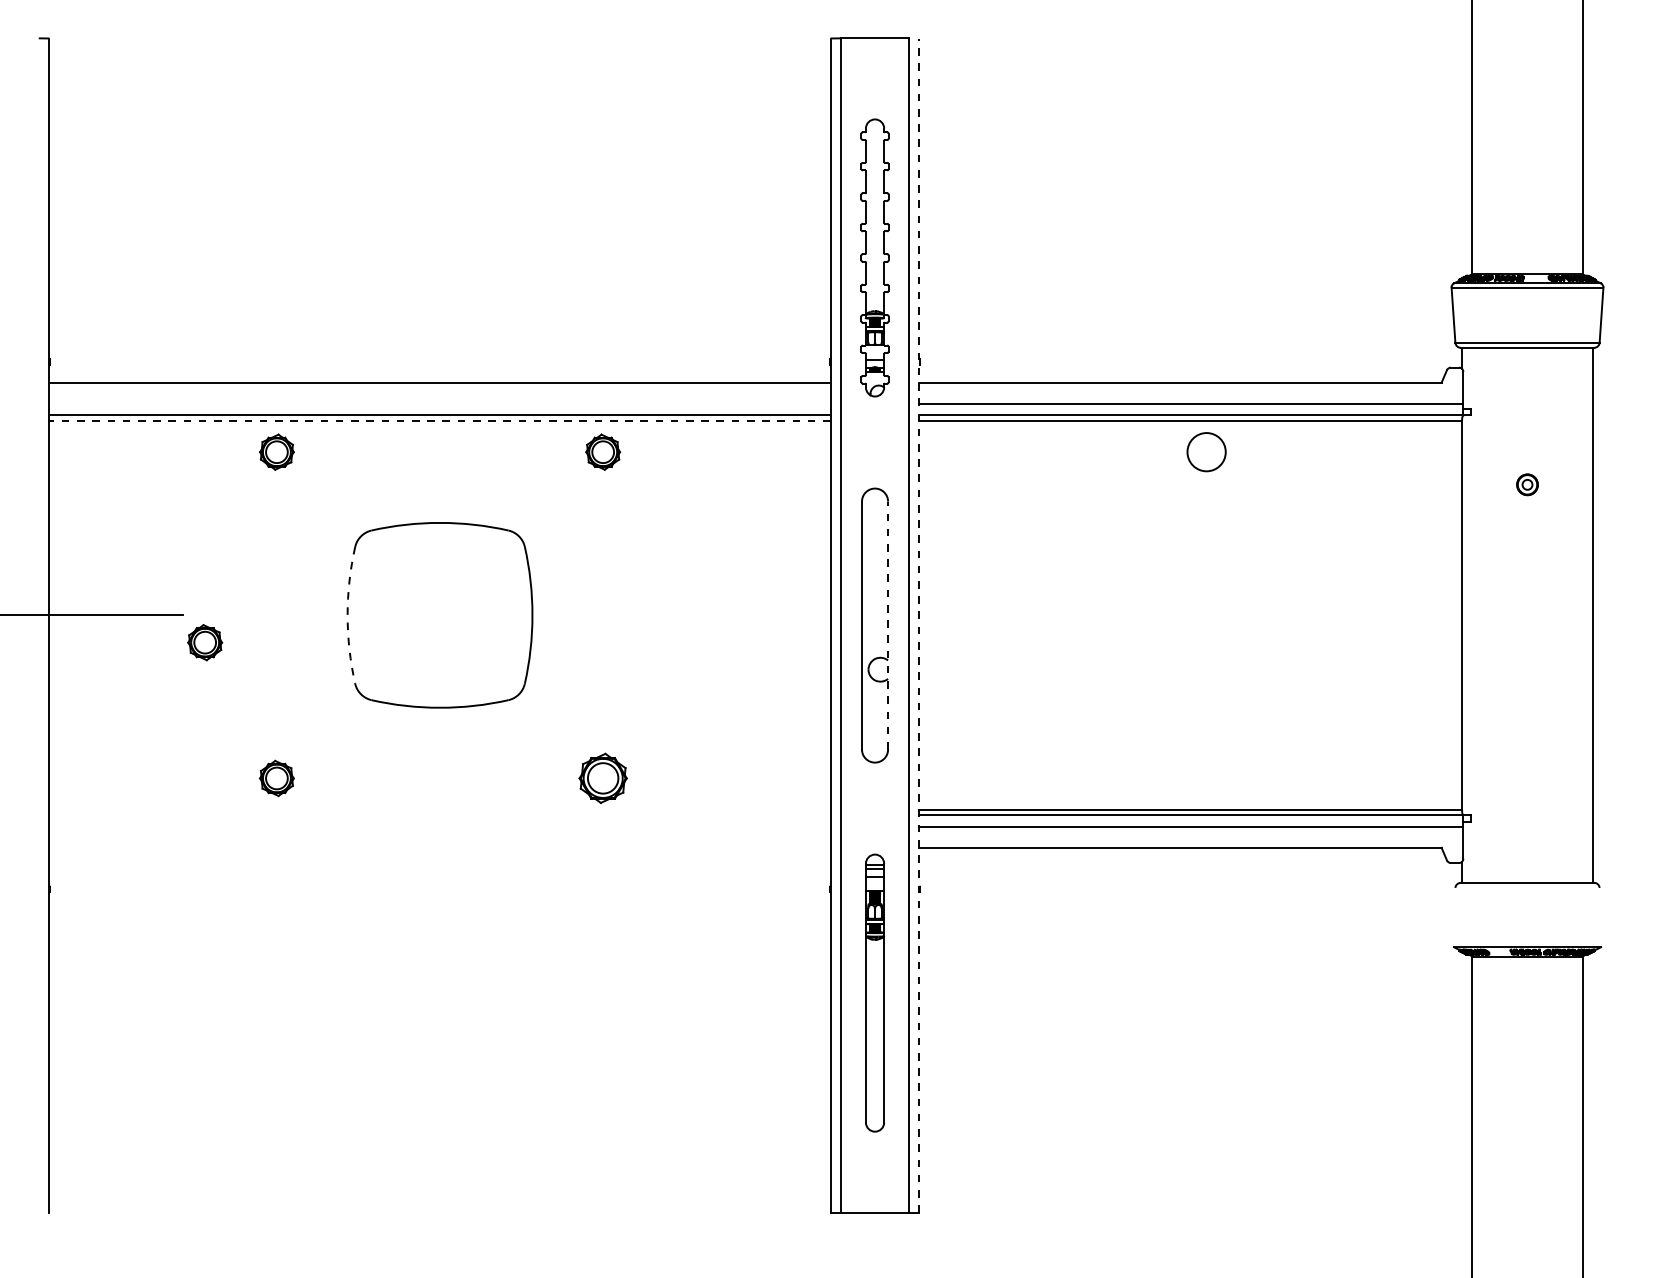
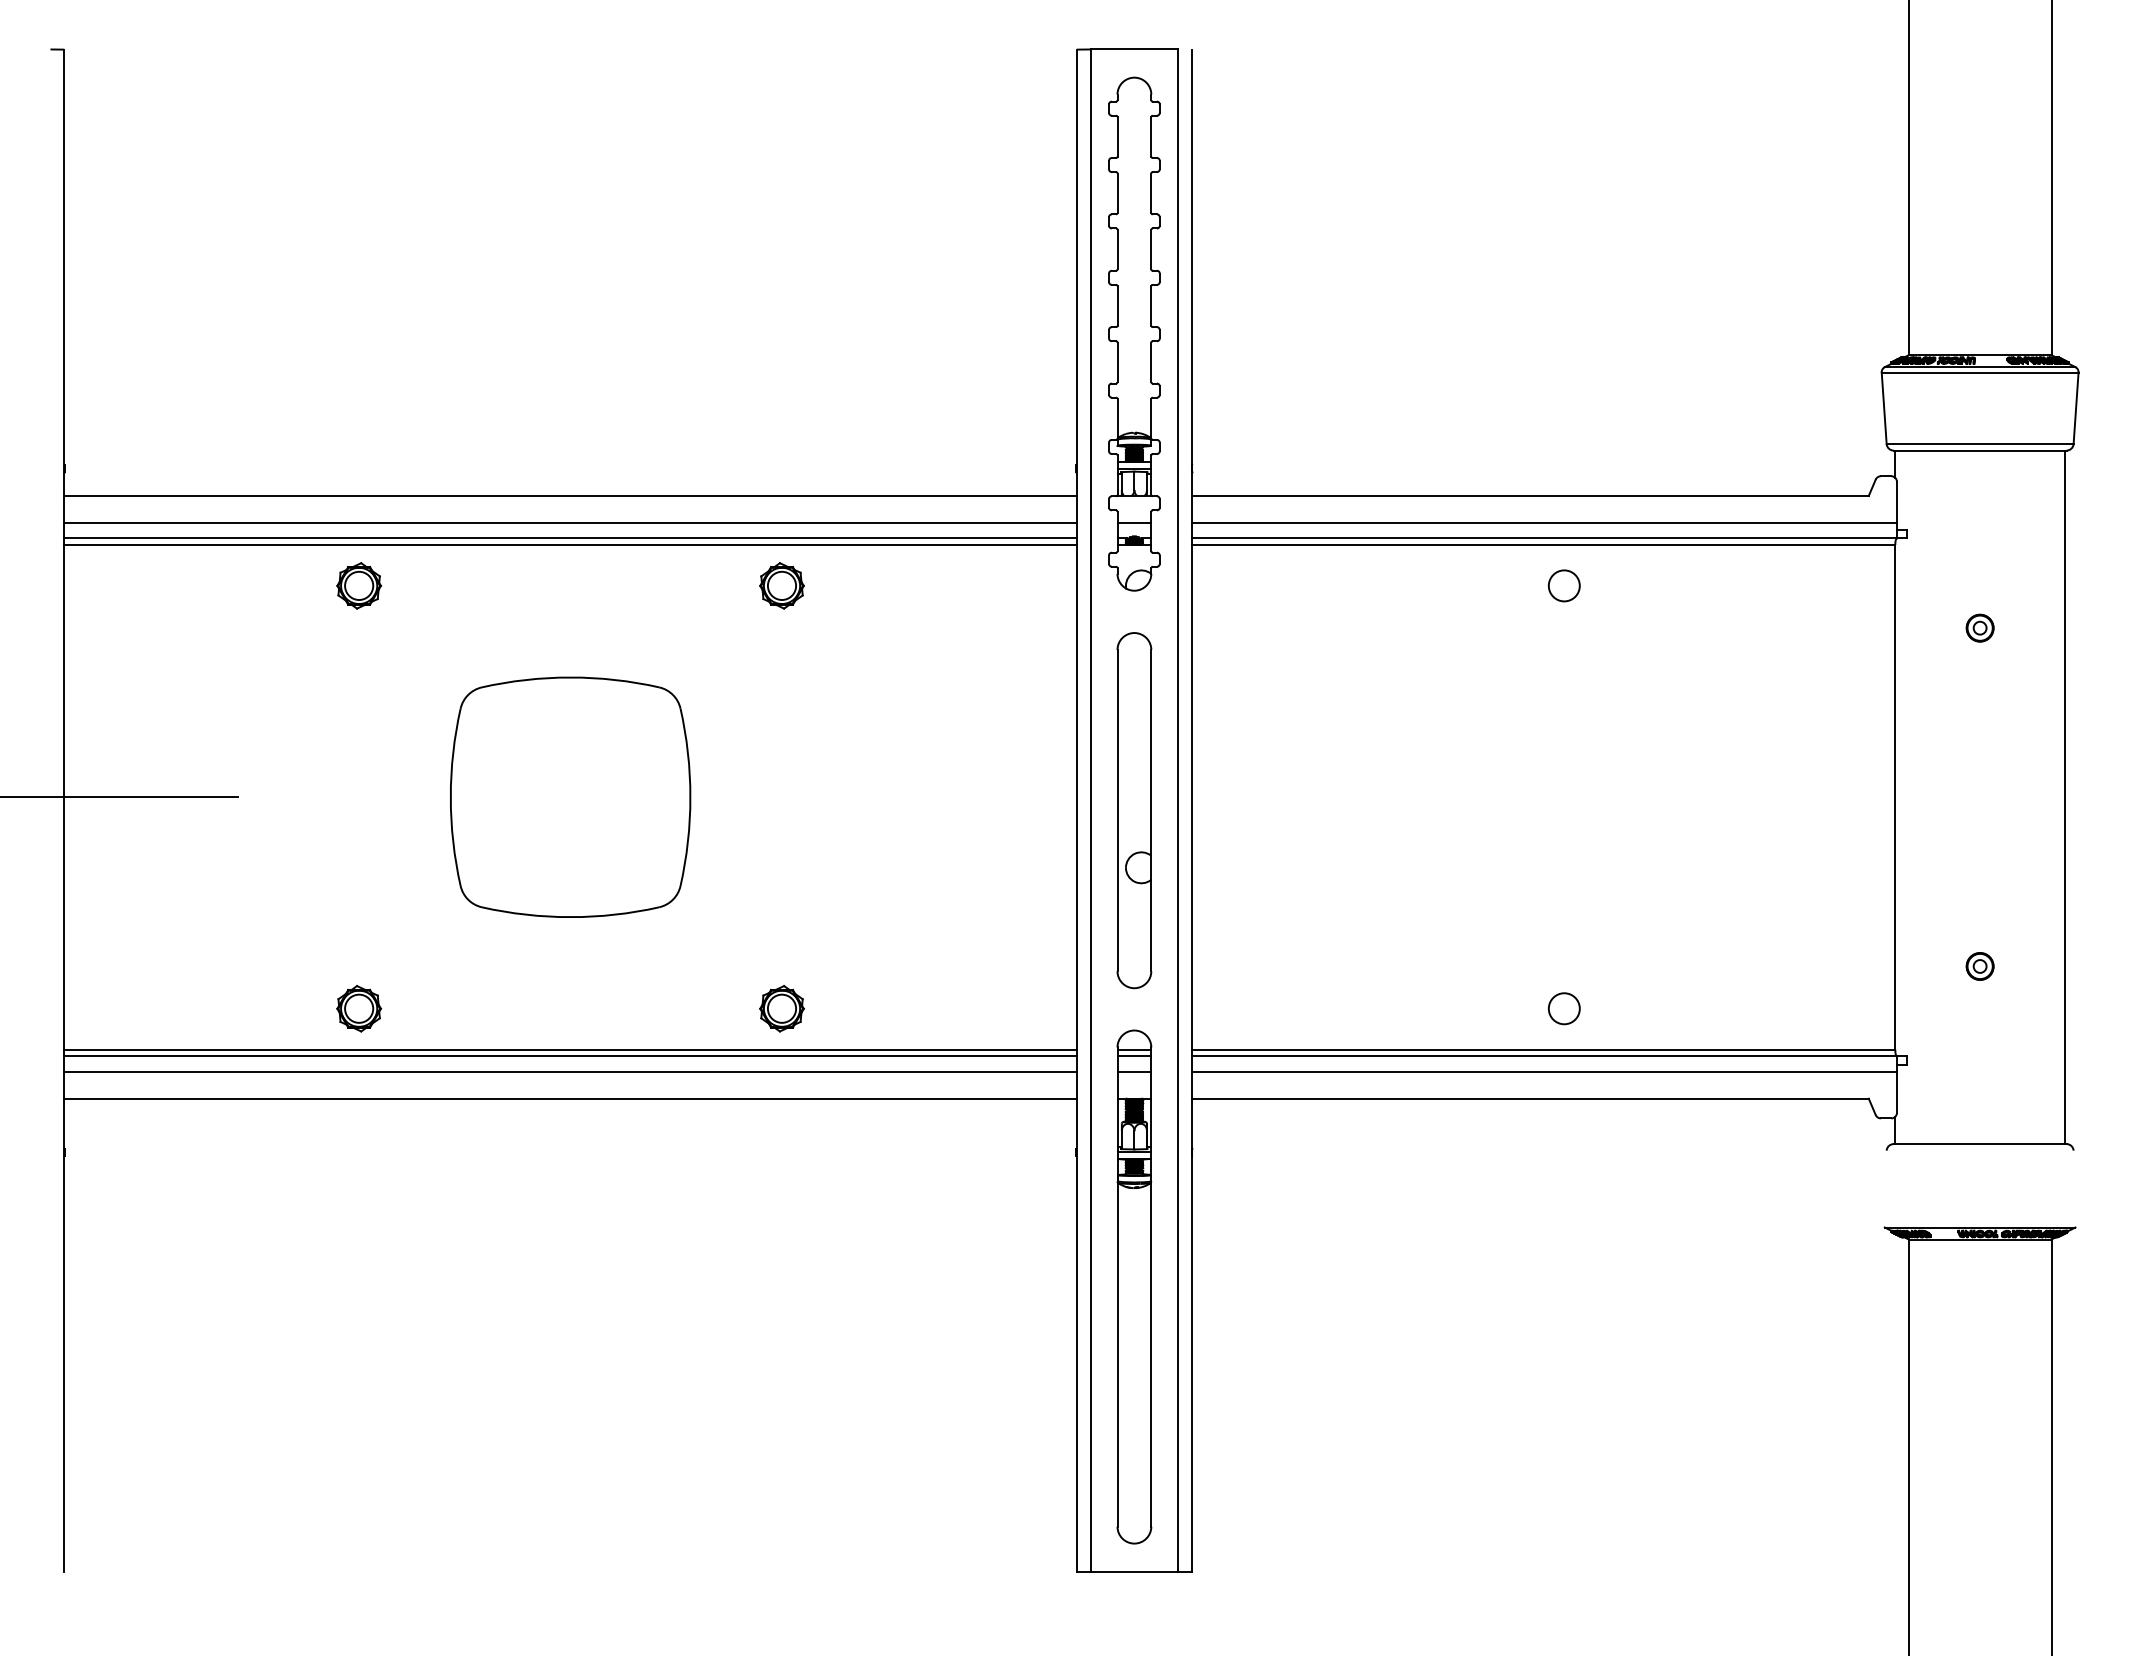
part: (875, 257) -> (1134, 333), size x1.43
line: (439, 404) -> (570, 523), added
line: (439, 421) -> (570, 545), dashed -> solid
circle: (1206, 451) -> (1564, 585), size x0.62
arc: (347, 615) -> (450, 797), dashed -> solid
line: (888, 625) -> (1151, 810), dashed -> solid
line: (919, 625) -> (1191, 810), dashed -> solid
part: (205, 642) -> (266, 832), removed
part: (1527, 745) -> (1979, 966), added
part: (602, 778) -> (781, 1008), size x0.71
circle: (1206, 778) -> (1563, 1008), added
line: (439, 809) -> (570, 1049), added
line: (439, 815) -> (570, 1056), added
line: (439, 826) -> (570, 1071), added
line: (439, 847) -> (570, 1098), added
part: (875, 992) -> (1134, 1286), size x1.43

